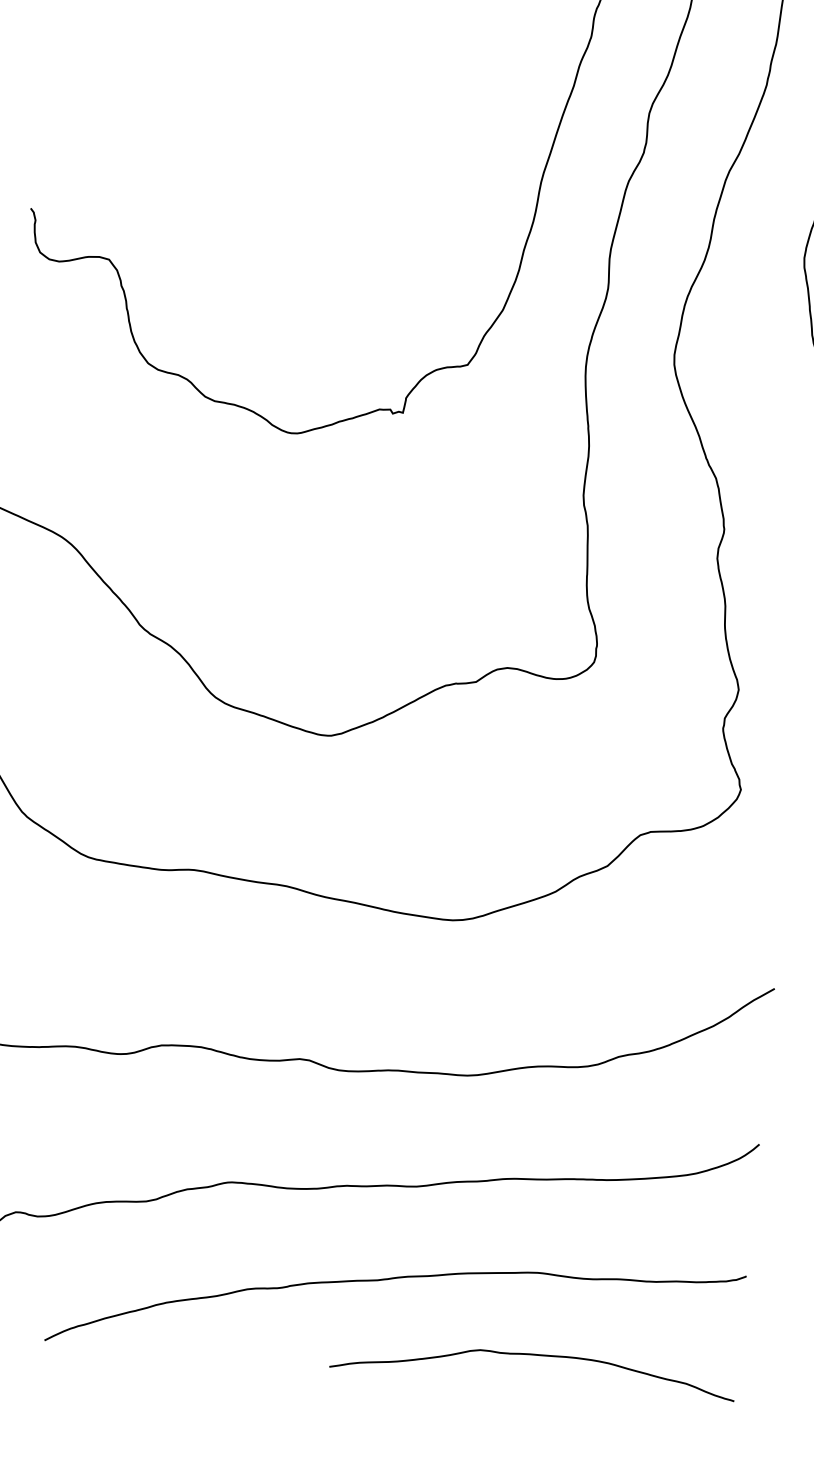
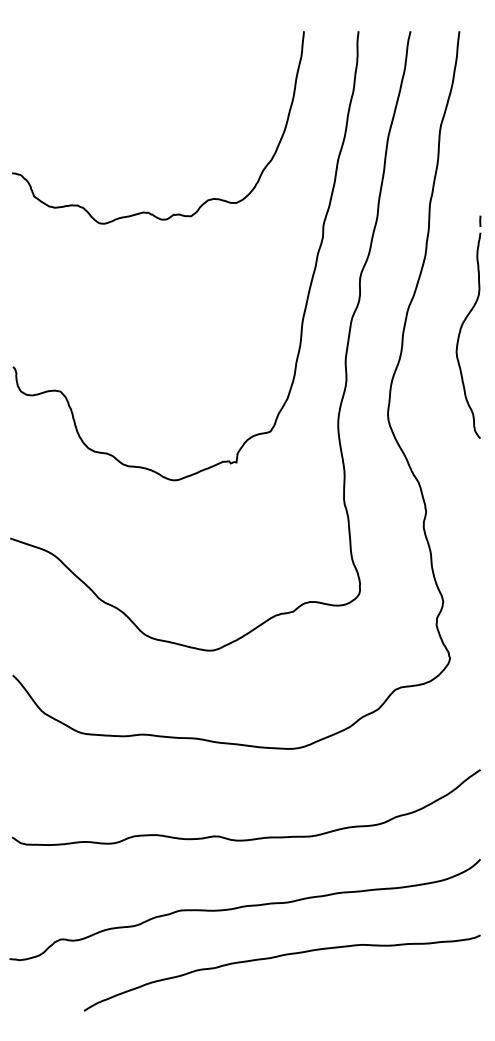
curve: (533, 1355) -> (363, 992), removed

